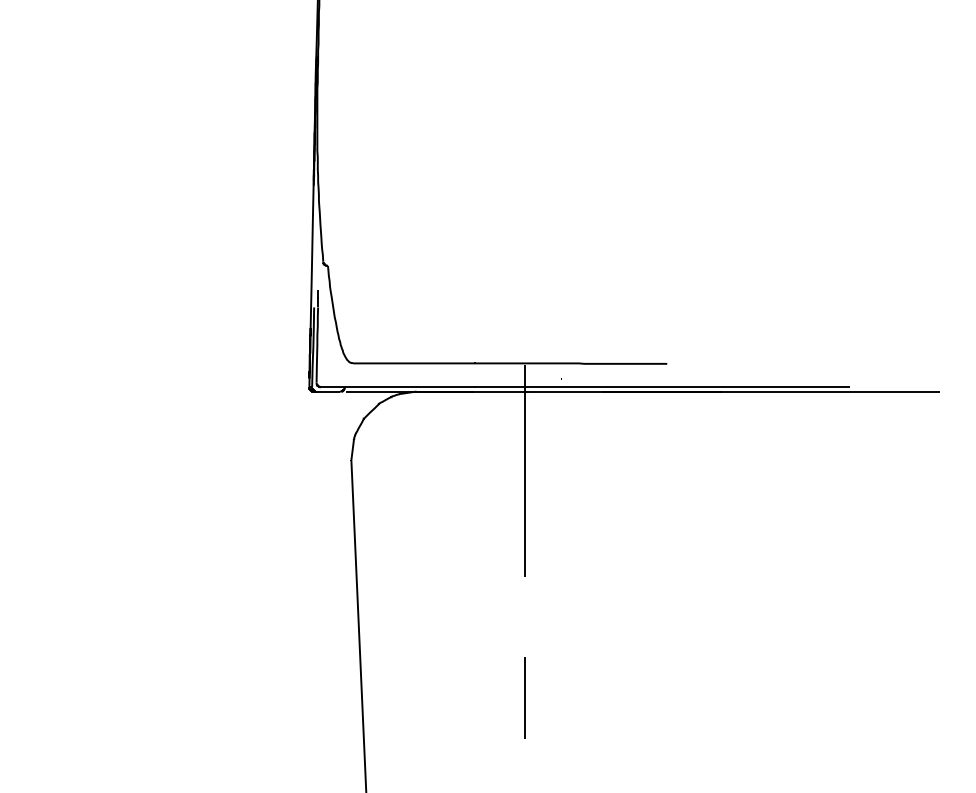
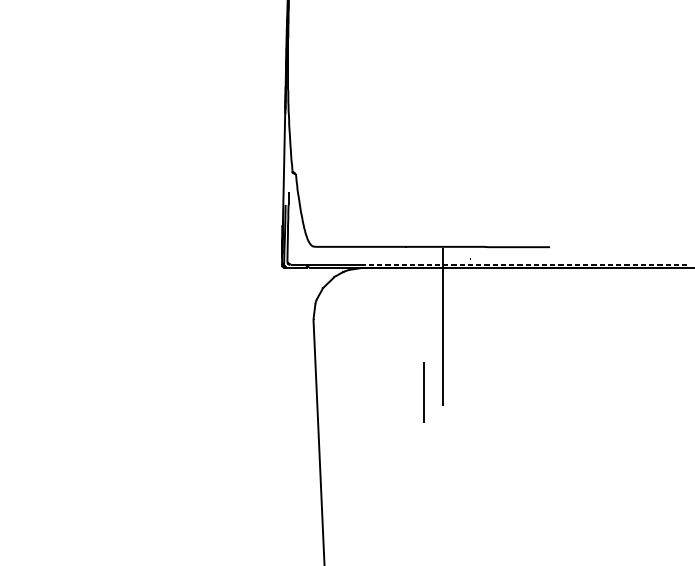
line: (635, 387) -> (526, 264), solid -> dashed
line: (524, 697) -> (423, 392), moved

